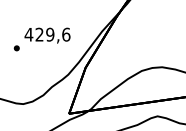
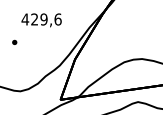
text: (47, 35) -> (41, 20), moved

